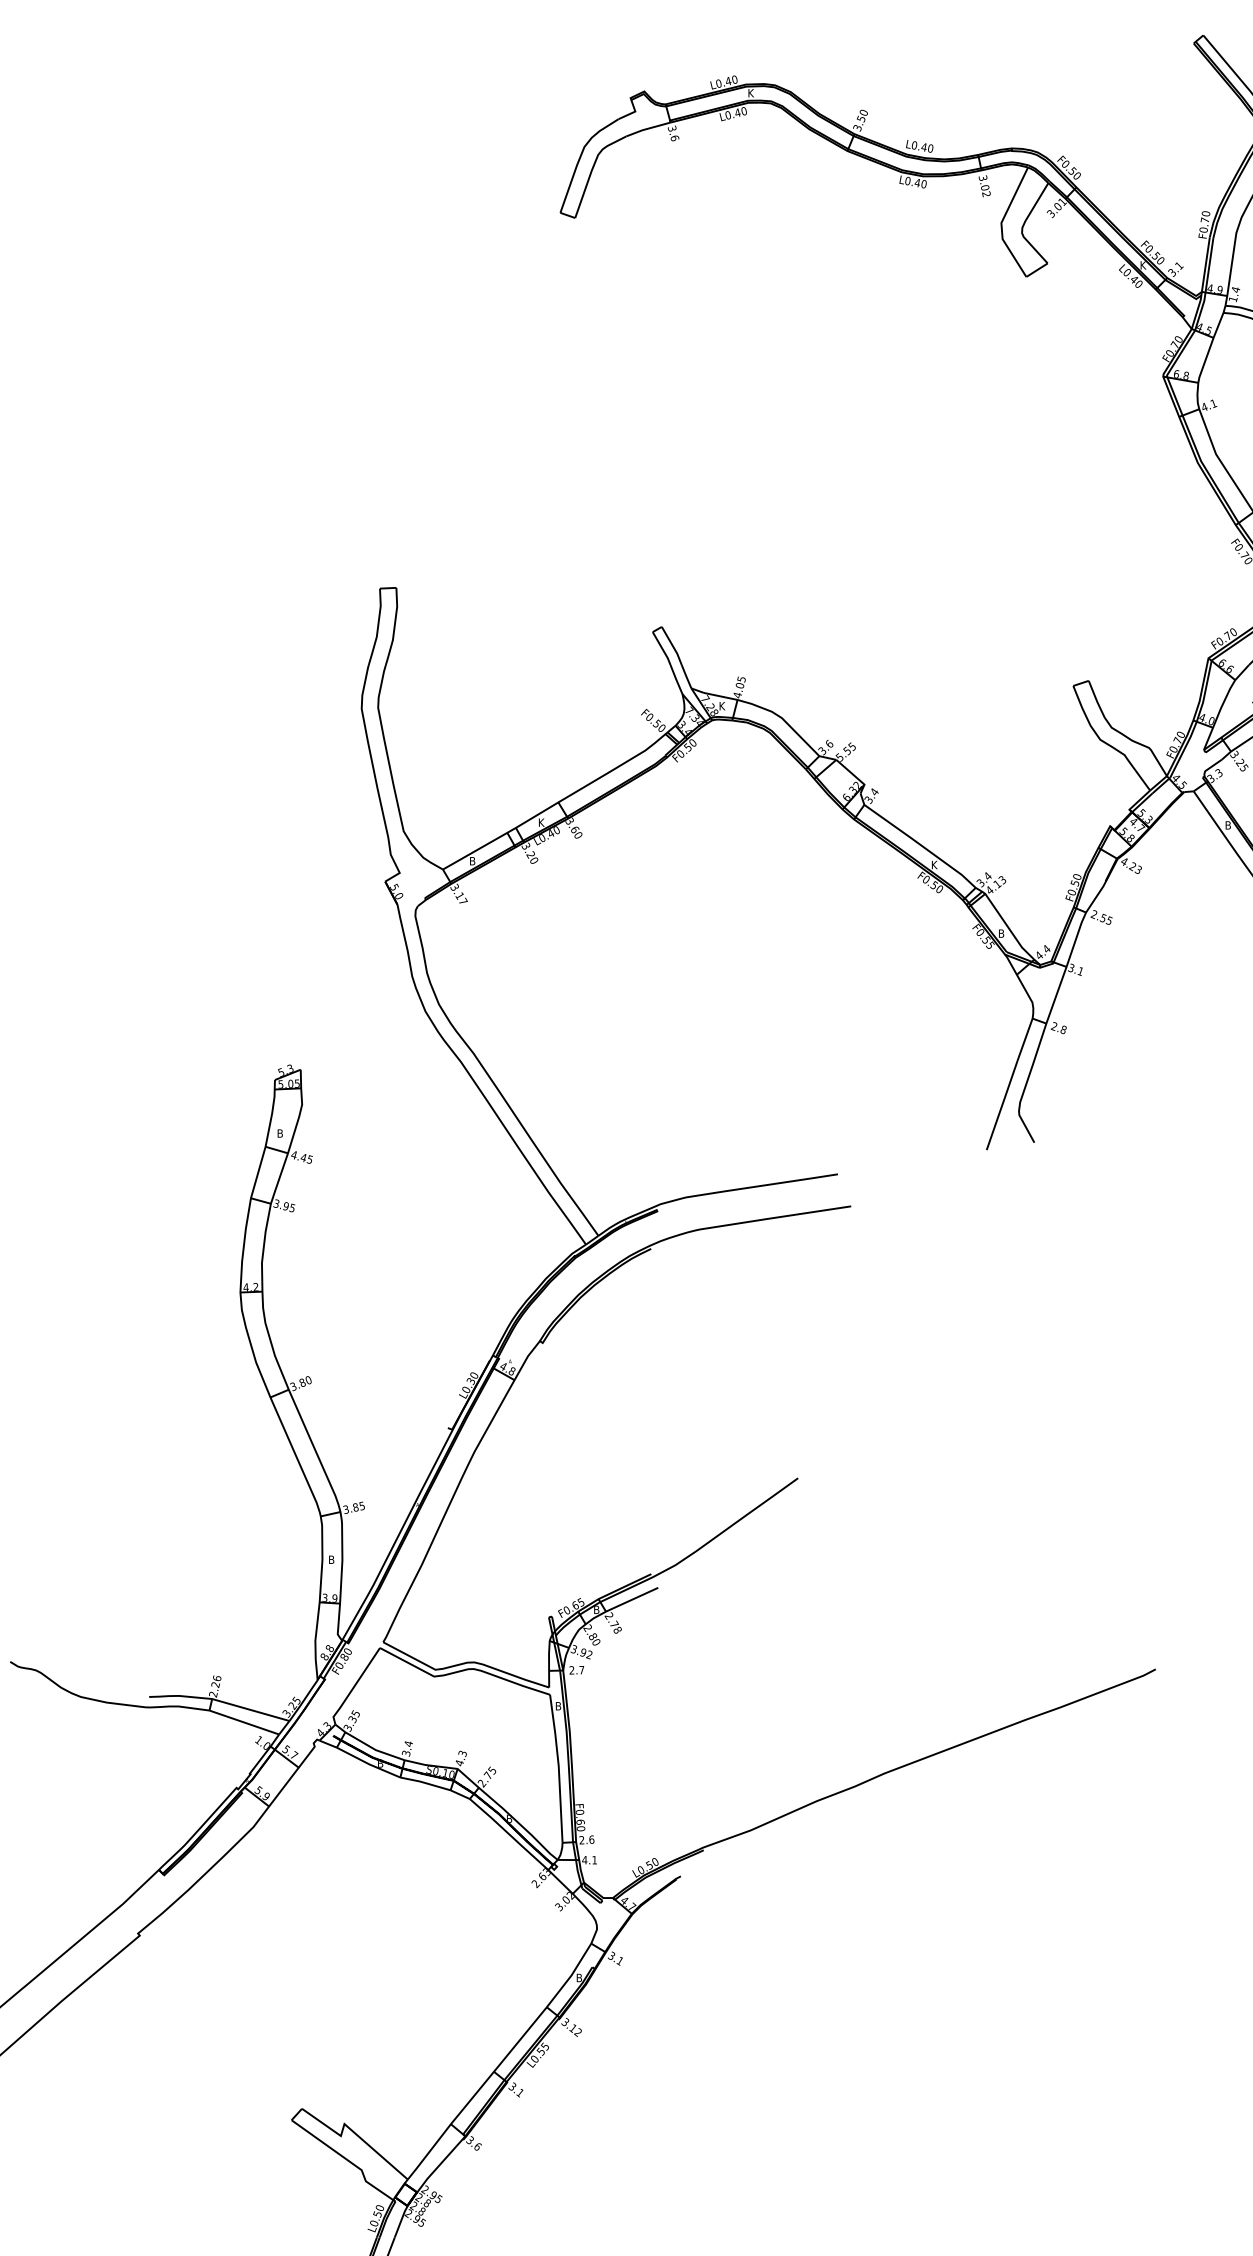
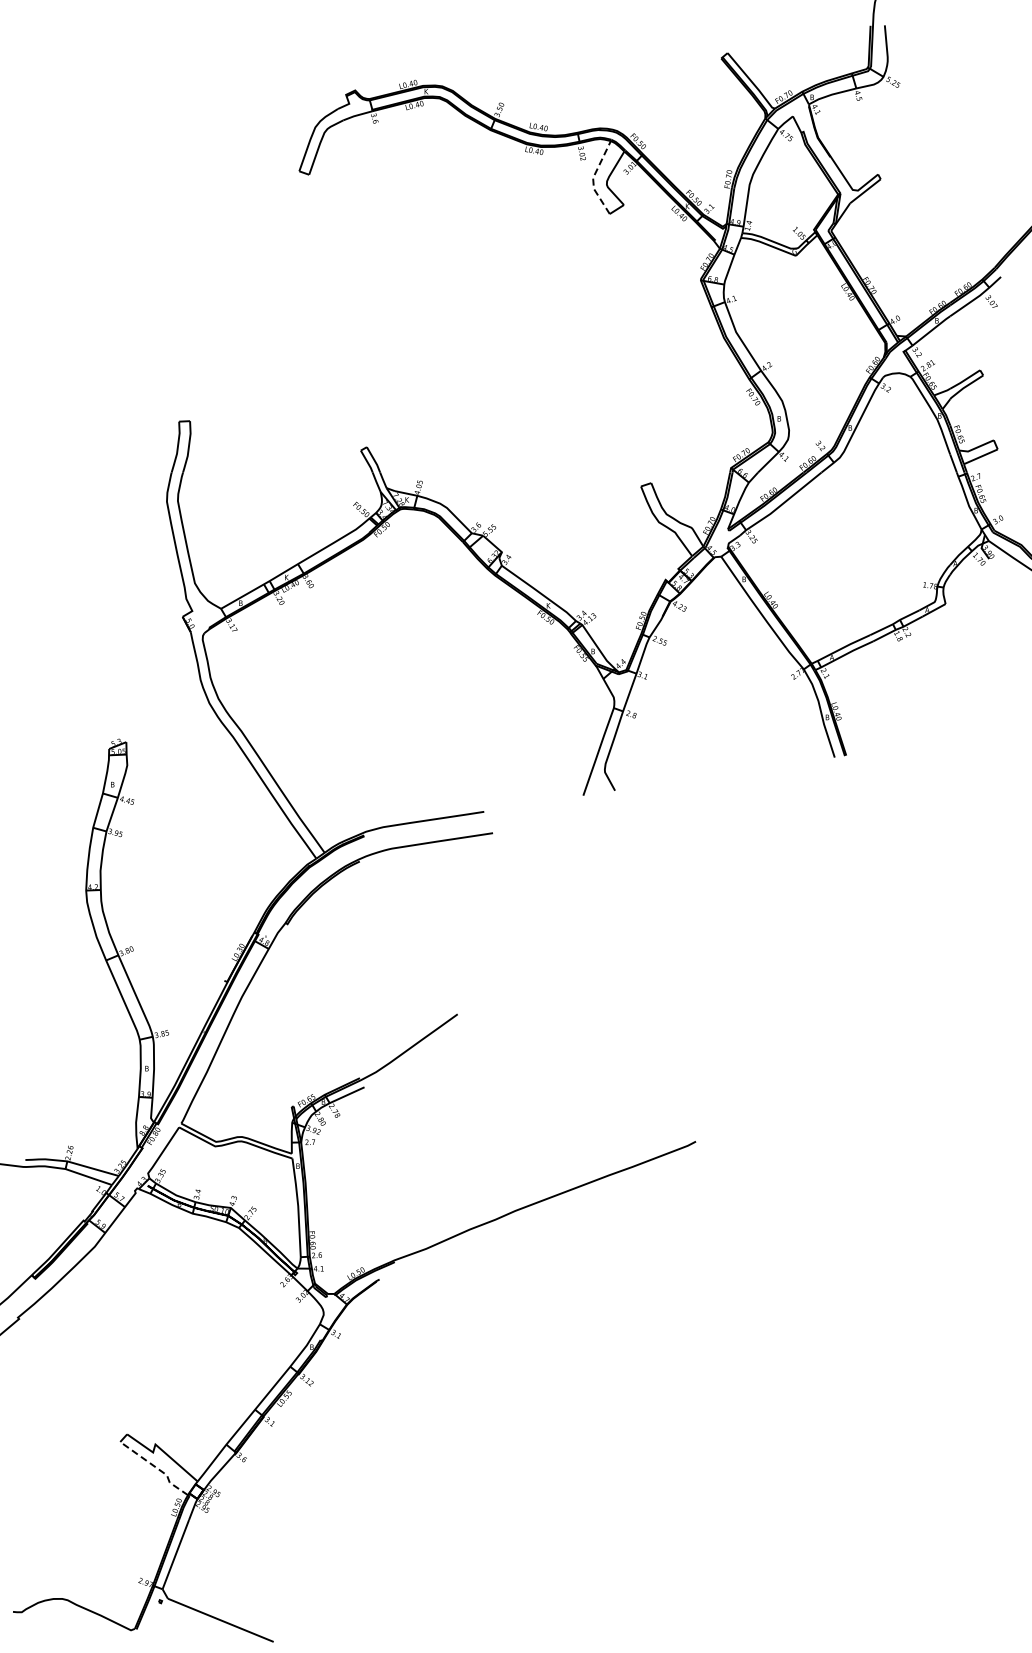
line: (1001, 223) -> (593, 178), solid -> dashed
line: (345, 2158) -> (156, 1467), solid -> dashed

